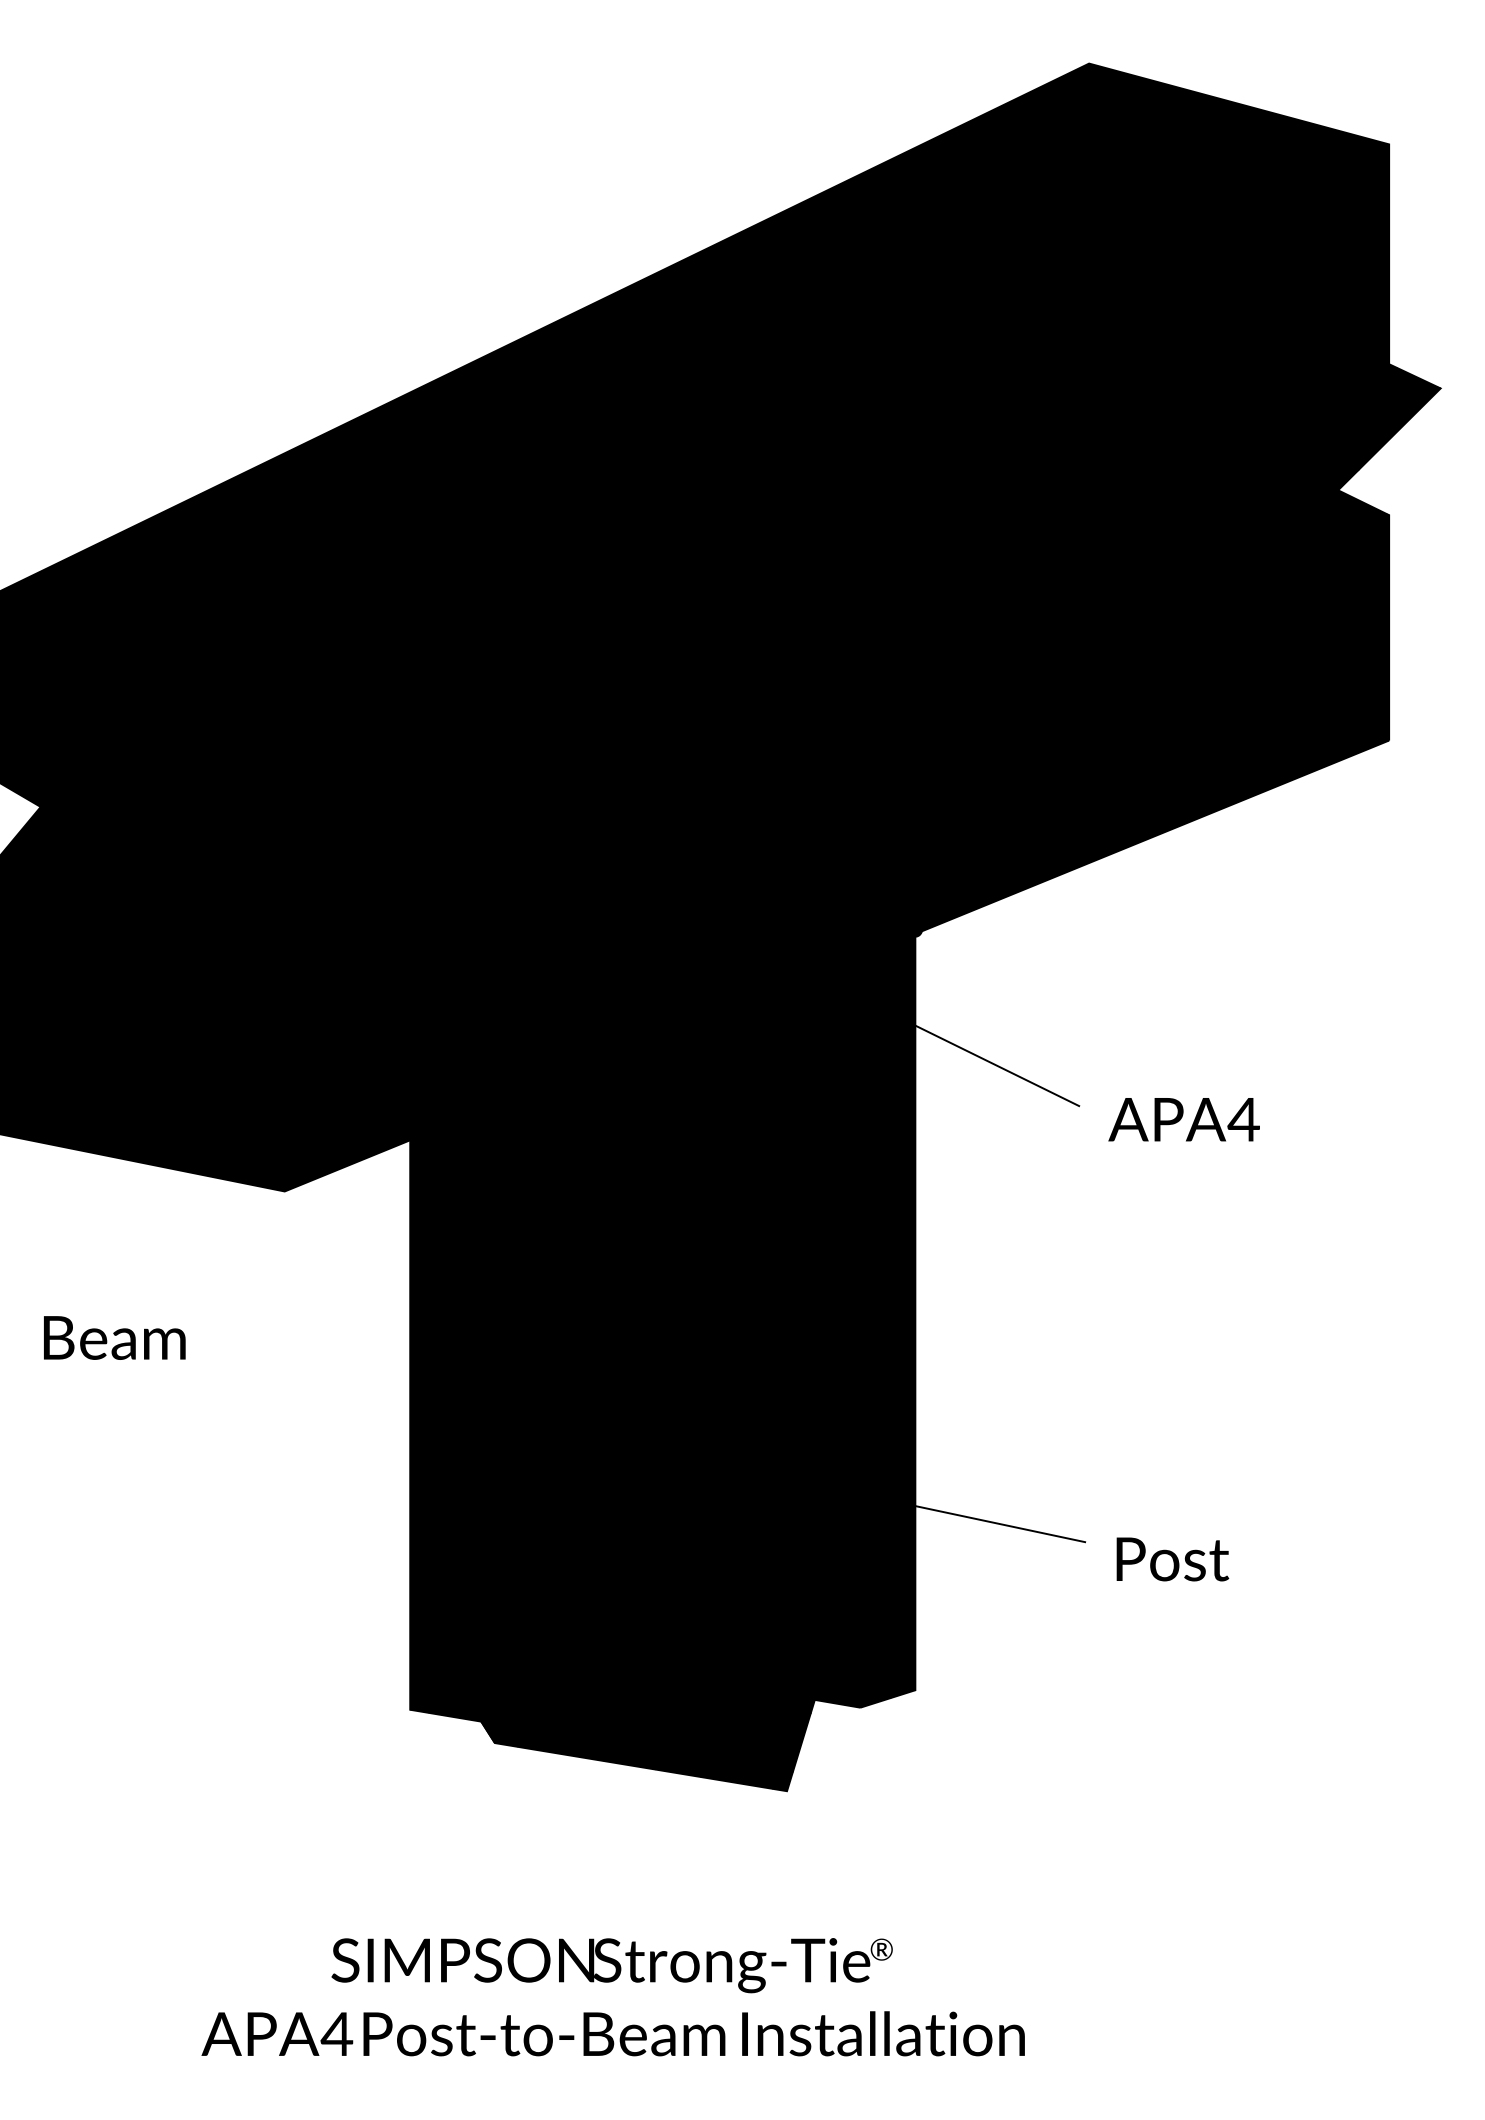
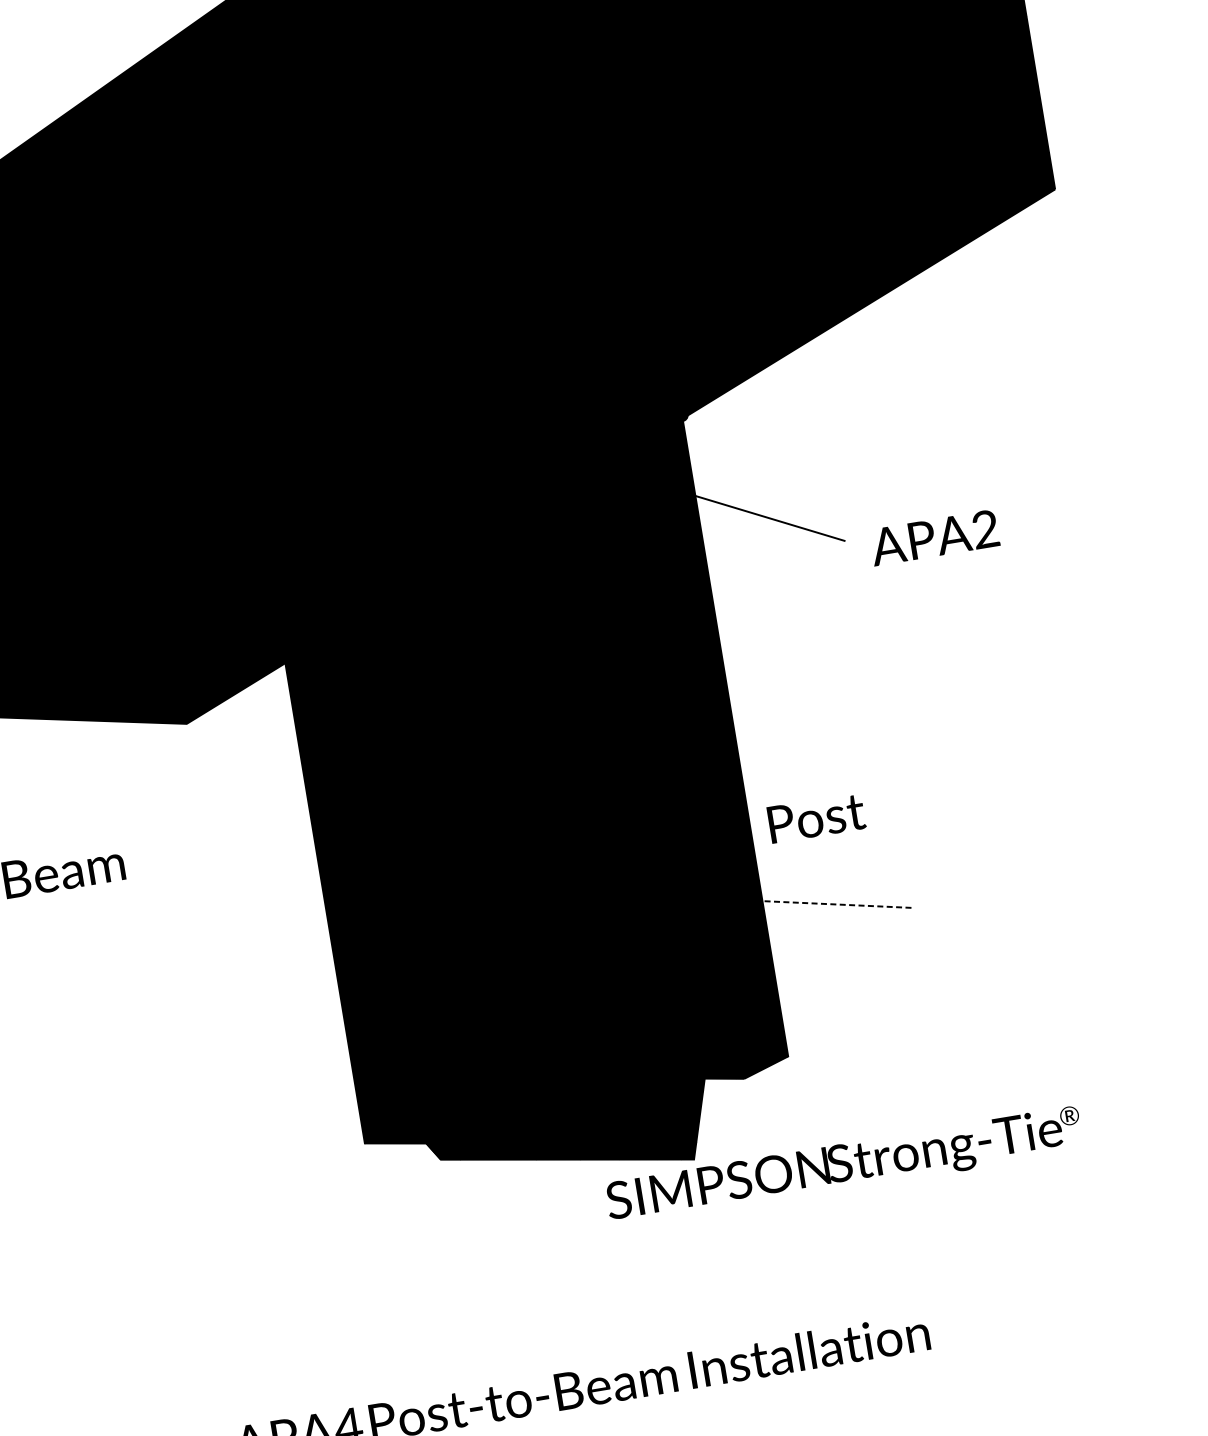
text: (1243, 1119) -> (985, 529), APA4 -> APA2
line: (999, 1523) -> (835, 904), solid -> dashed
text: (1172, 1559) -> (816, 818), moved
text: (611, 1965) -> (843, 1167), moved

